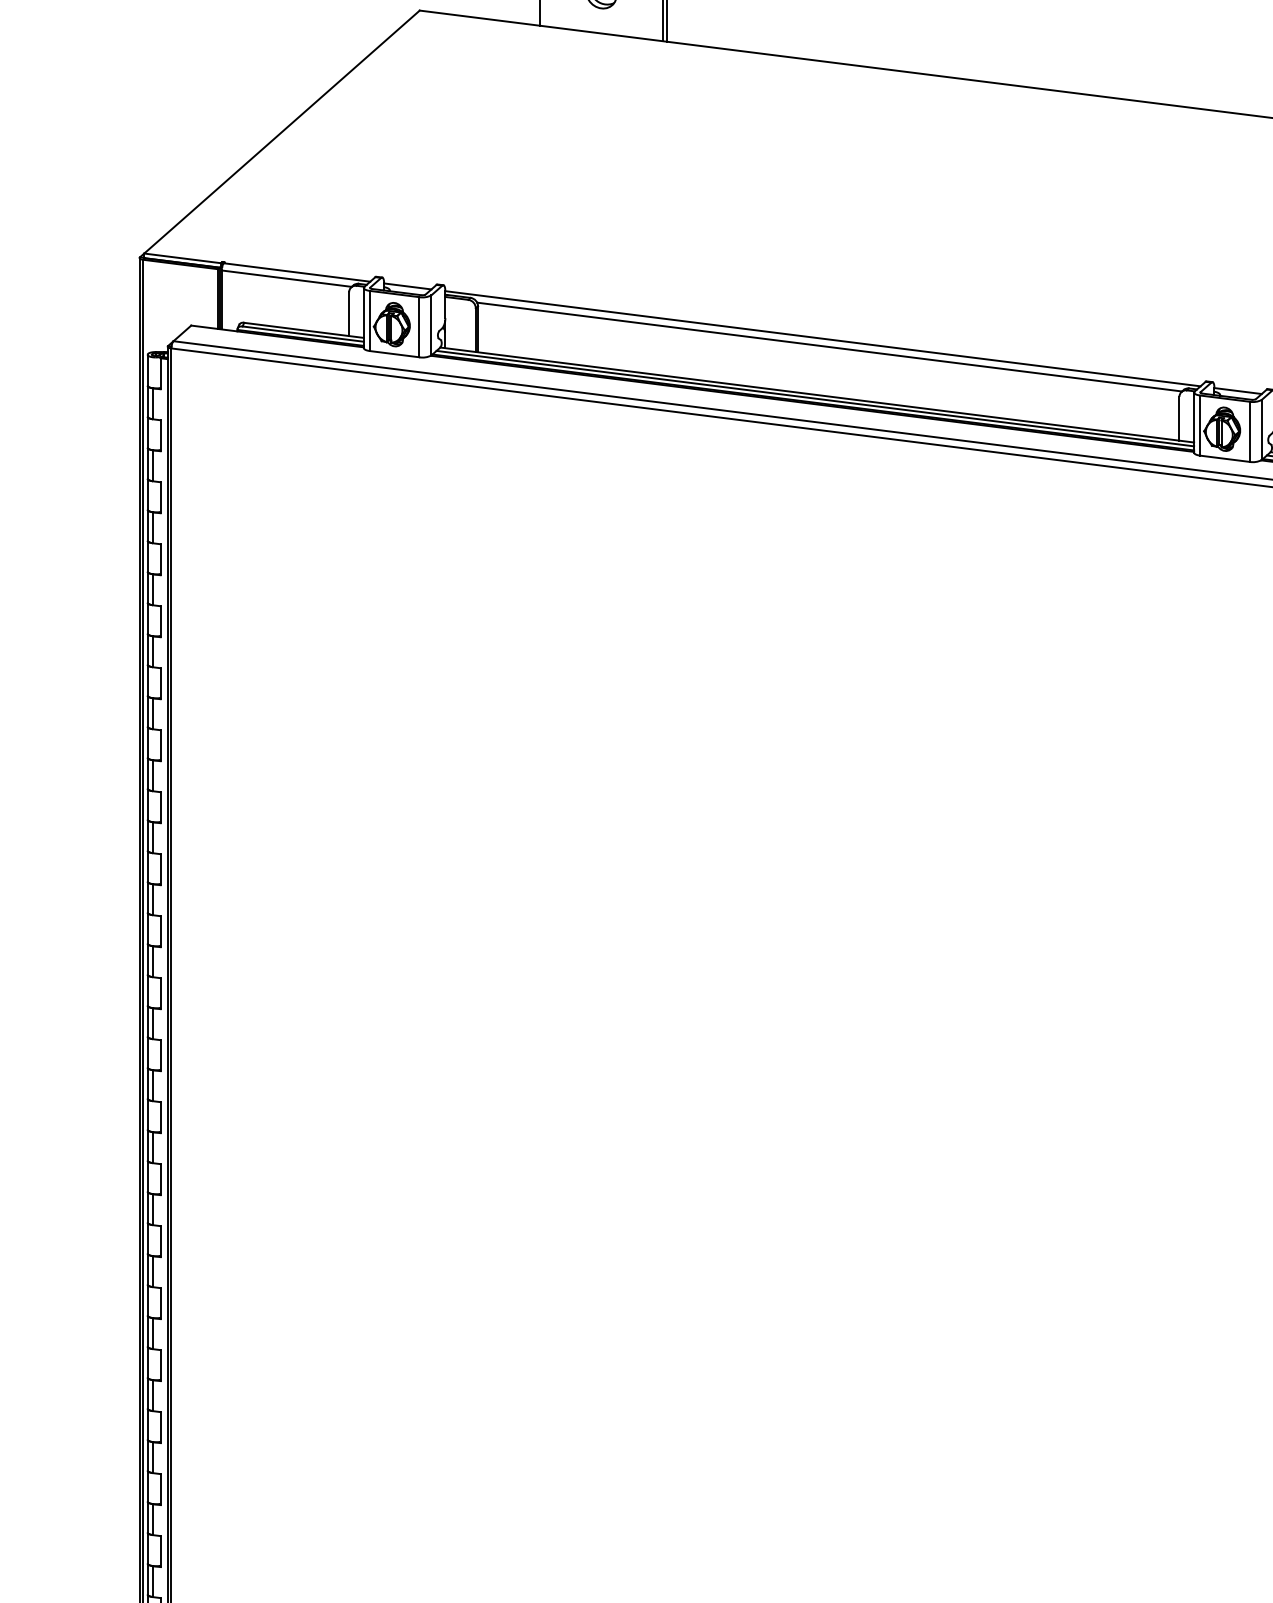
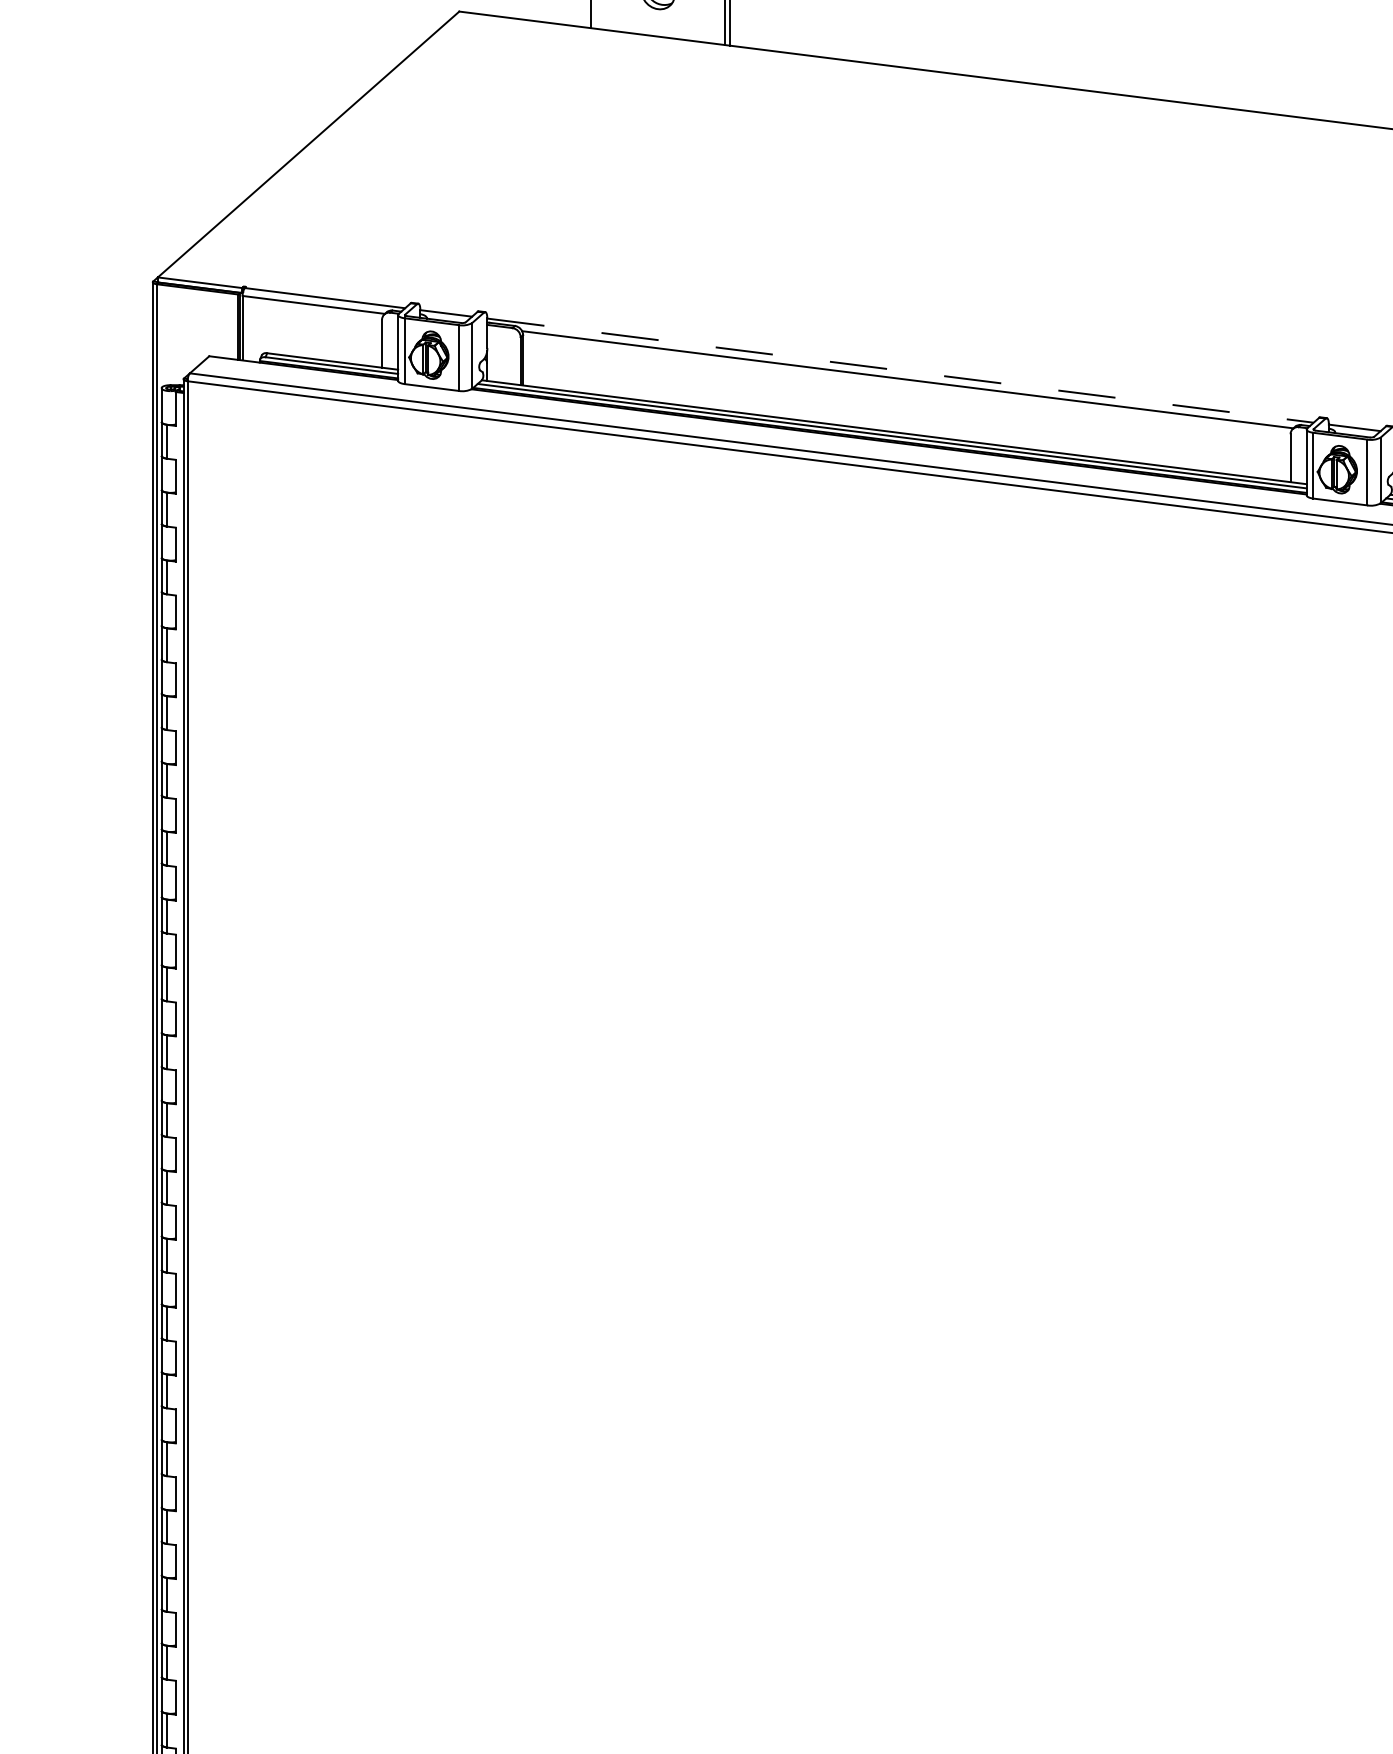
line: (823, 338) -> (901, 370), solid -> dashed

